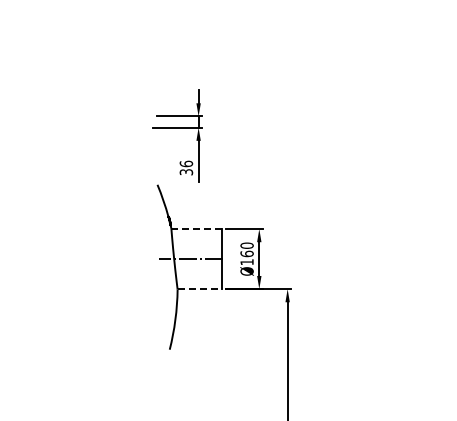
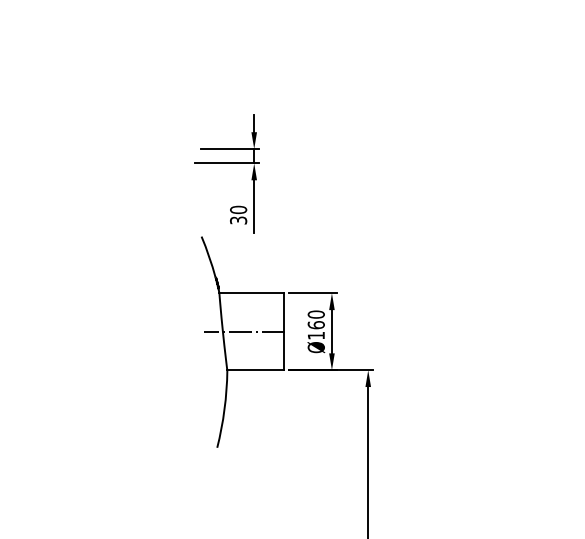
text: (185, 163) -> (237, 209), 36 -> 30
line: (197, 229) -> (252, 293), dashed -> solid
line: (200, 289) -> (256, 370), dashed -> solid

